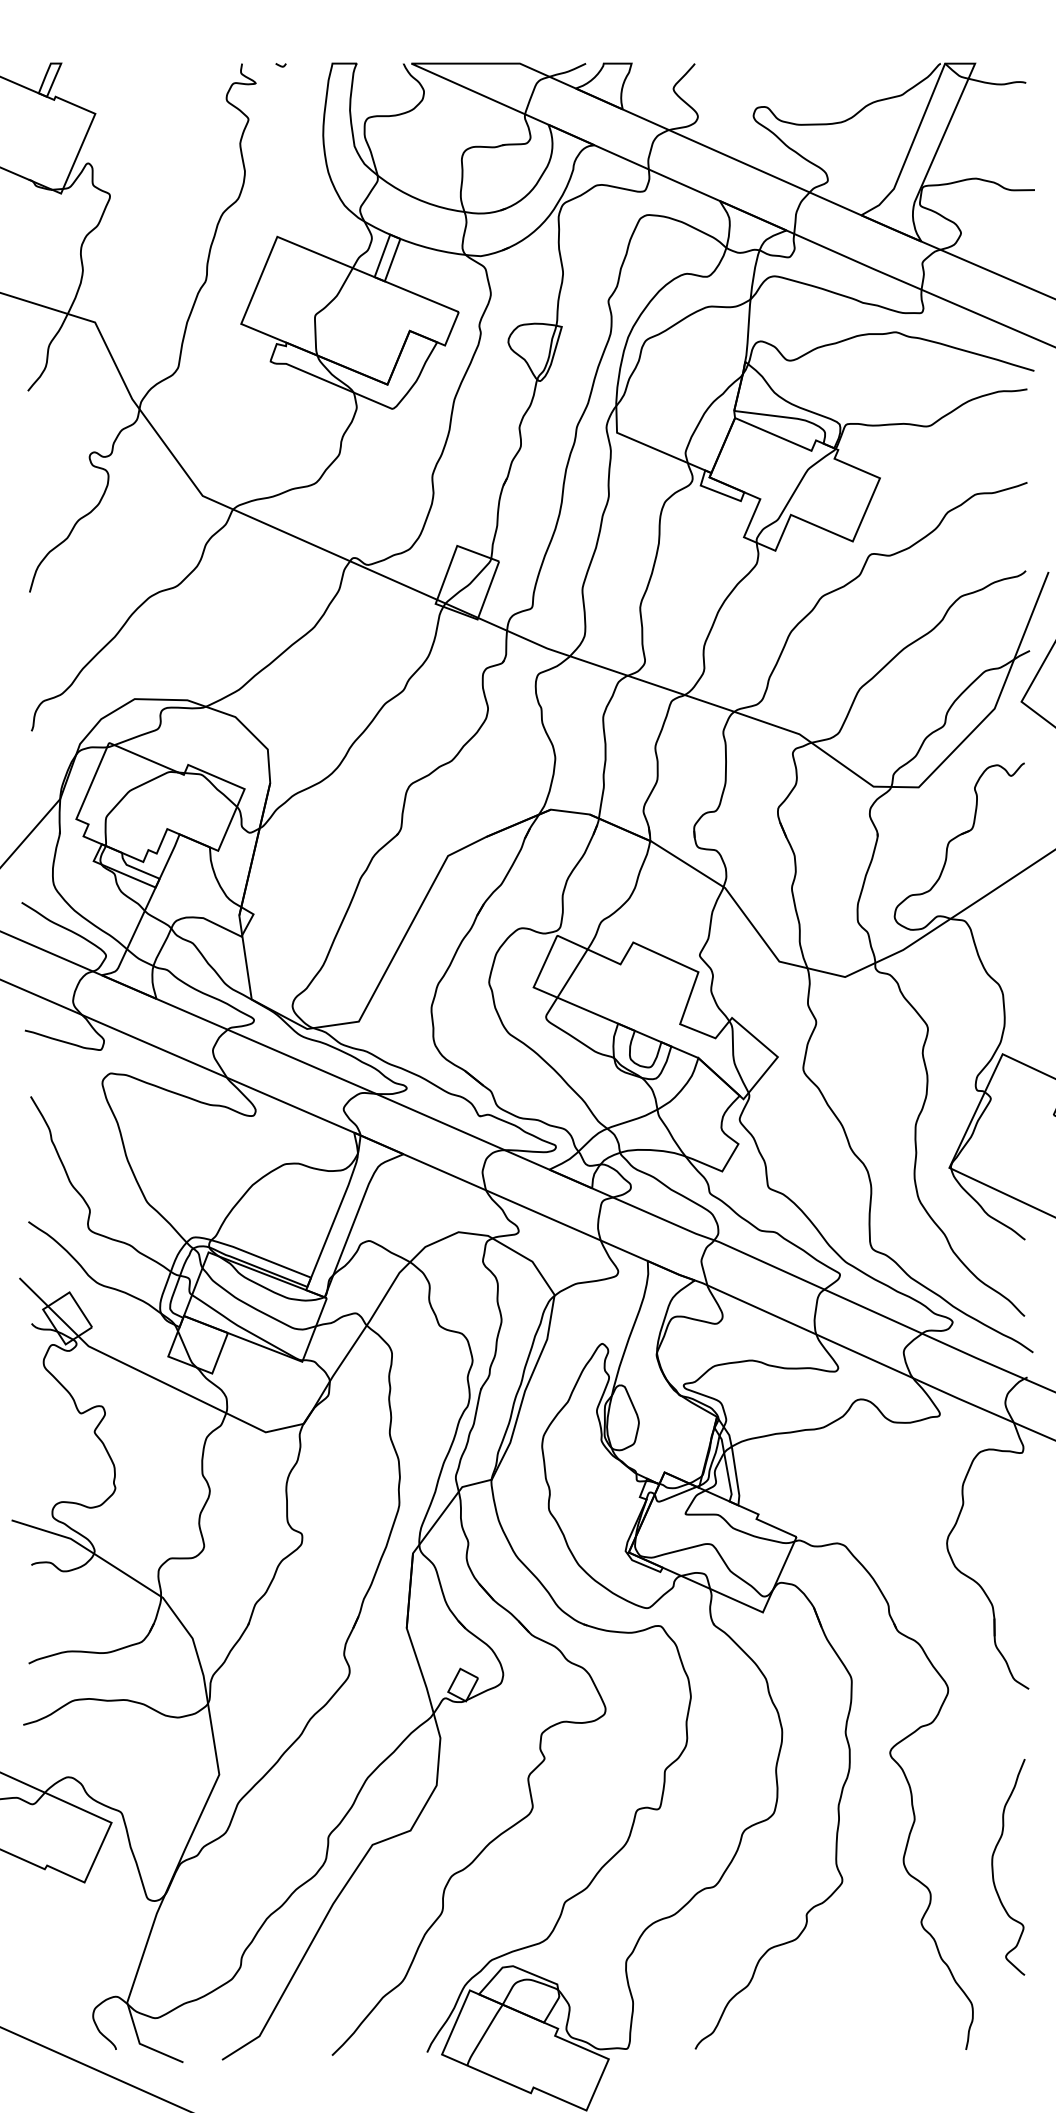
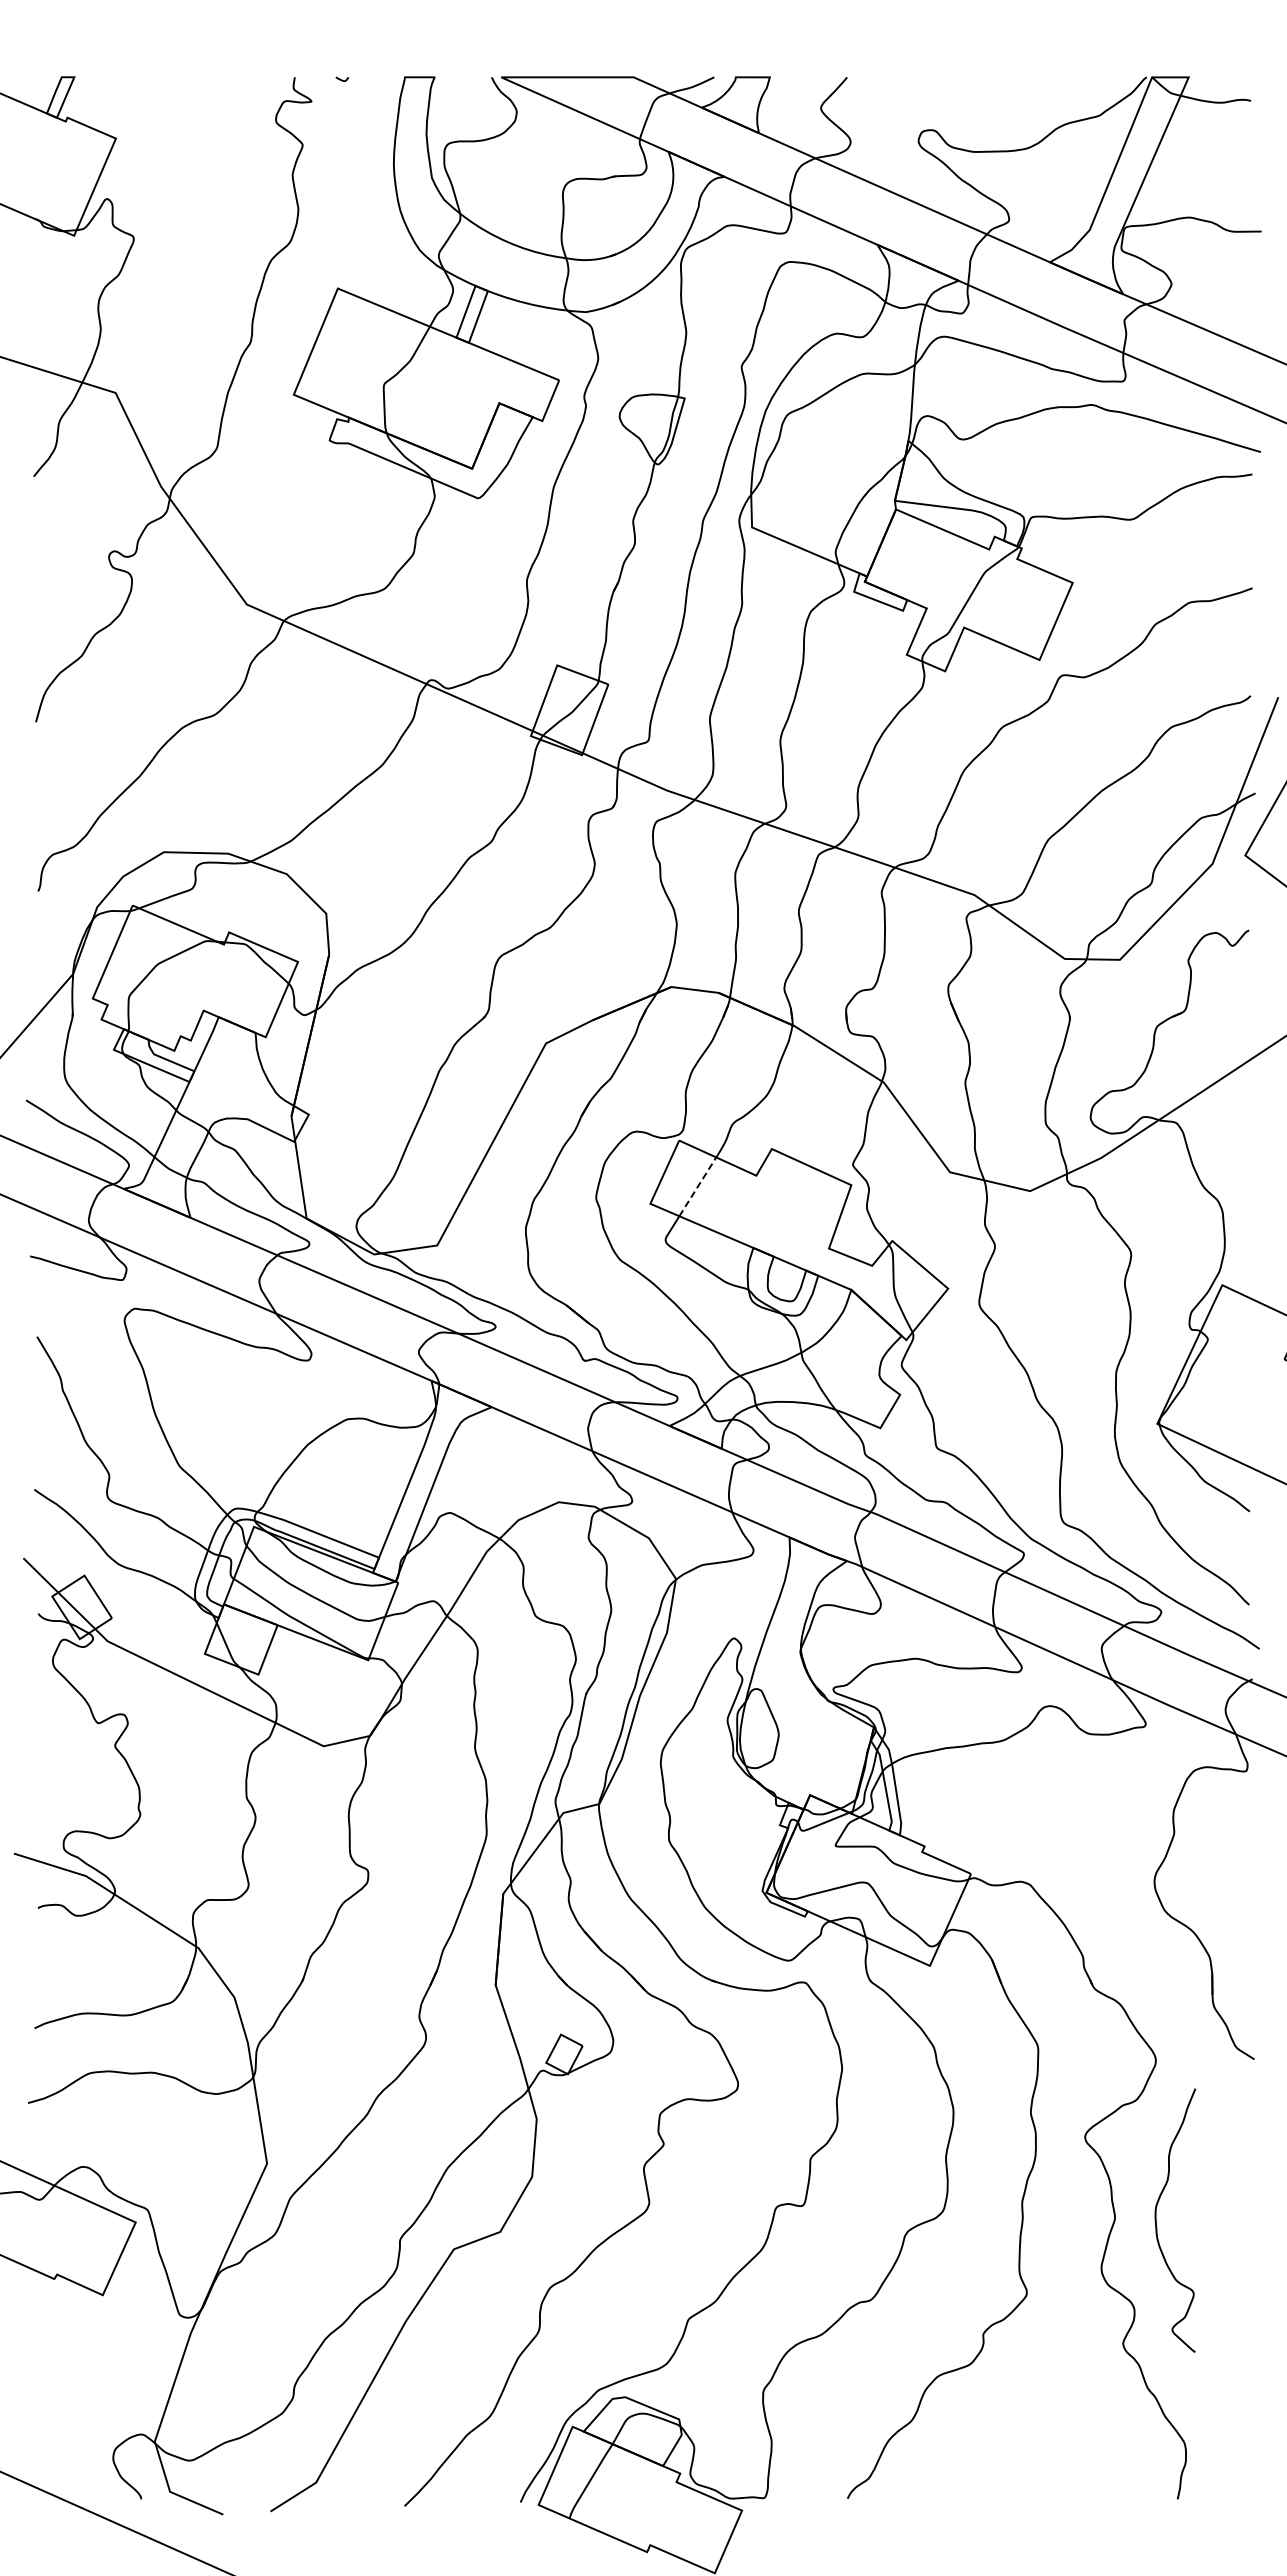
line: (572, 973) -> (697, 1186), solid -> dashed
curve: (993, 1872) -> (1157, 2226), moved

